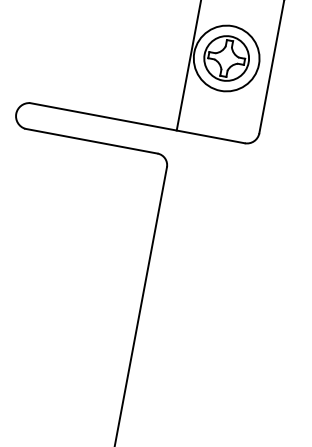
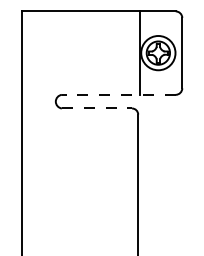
line: (136, 122) -> (118, 94), solid -> dashed
line: (92, 141) -> (97, 108), solid -> dashed

